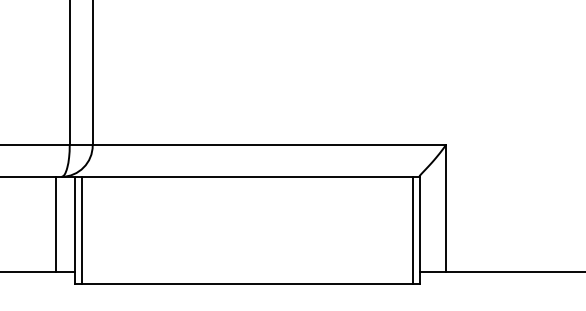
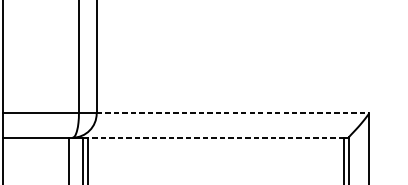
line: (269, 145) -> (233, 113), solid -> dashed
line: (247, 176) -> (216, 137), solid -> dashed

